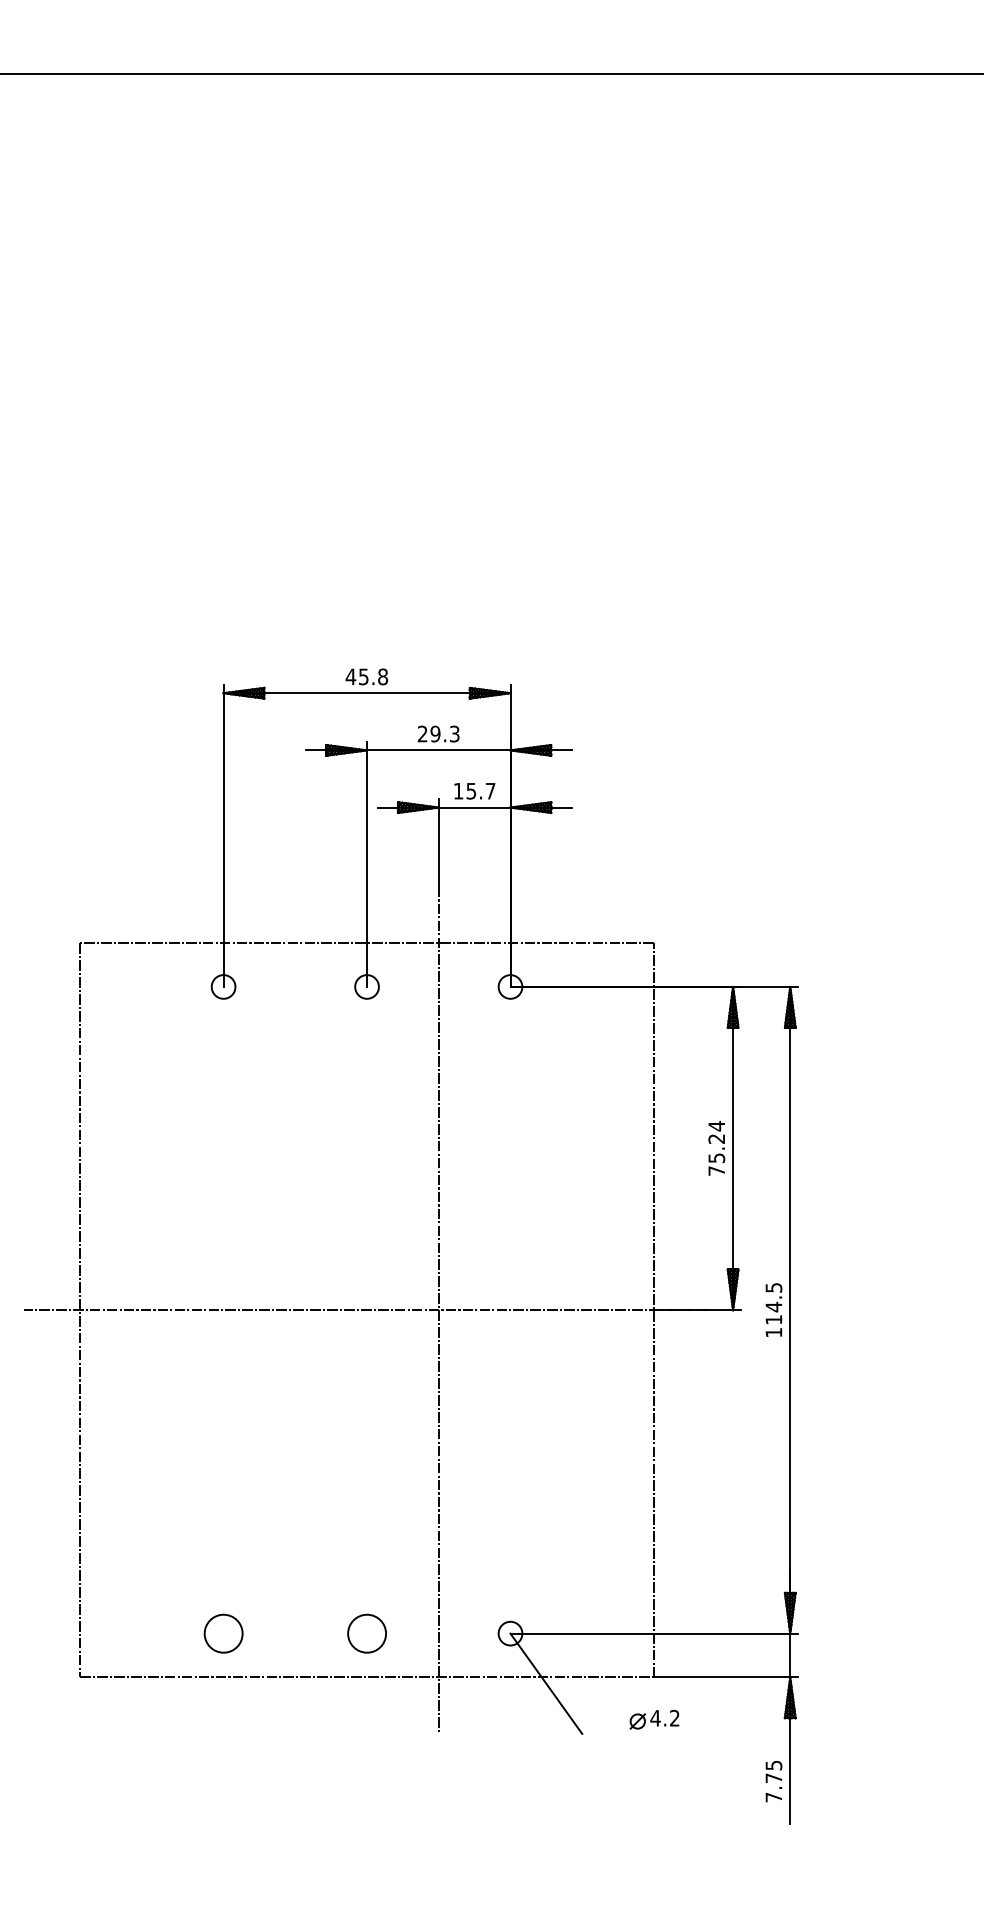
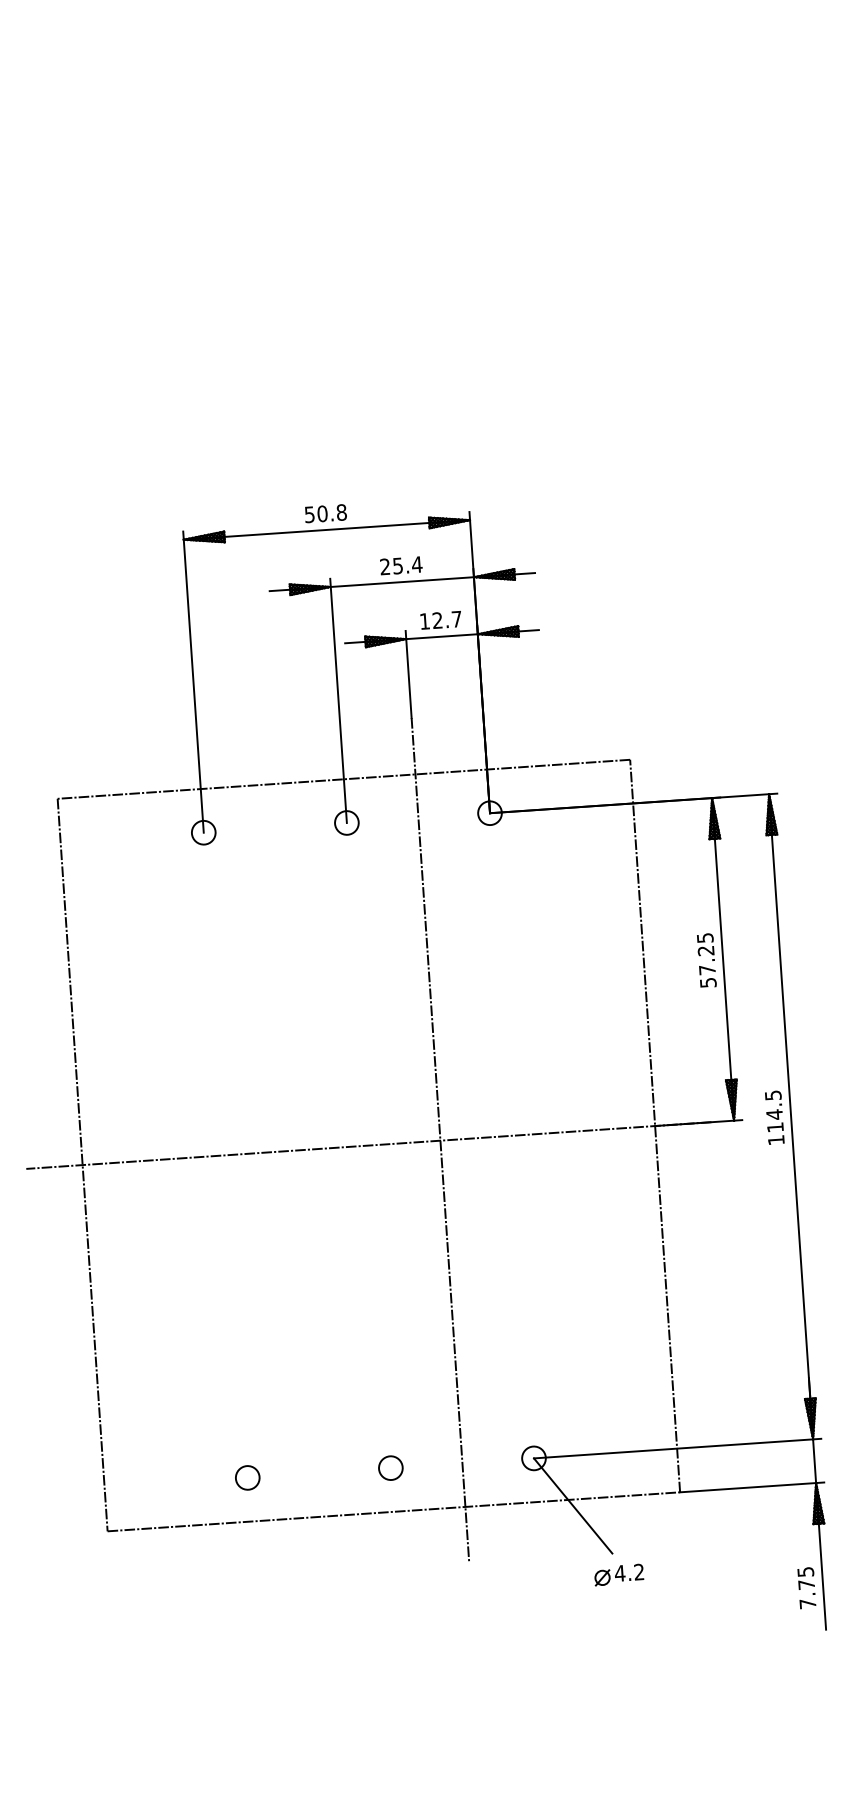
text: (356, 676) -> (315, 513), 45.8 -> 50.8
text: (445, 733) -> (407, 564), 29.3 -> 25.4
text: (470, 790) -> (436, 619), 15.7 -> 12.7
text: (716, 1148) -> (706, 960), 75.24 -> 57.25
circle: (223, 1633) -> (247, 1477), size x0.62
circle: (366, 1633) -> (390, 1468), size x0.62
part: (654, 1719) -> (619, 1574), moved

